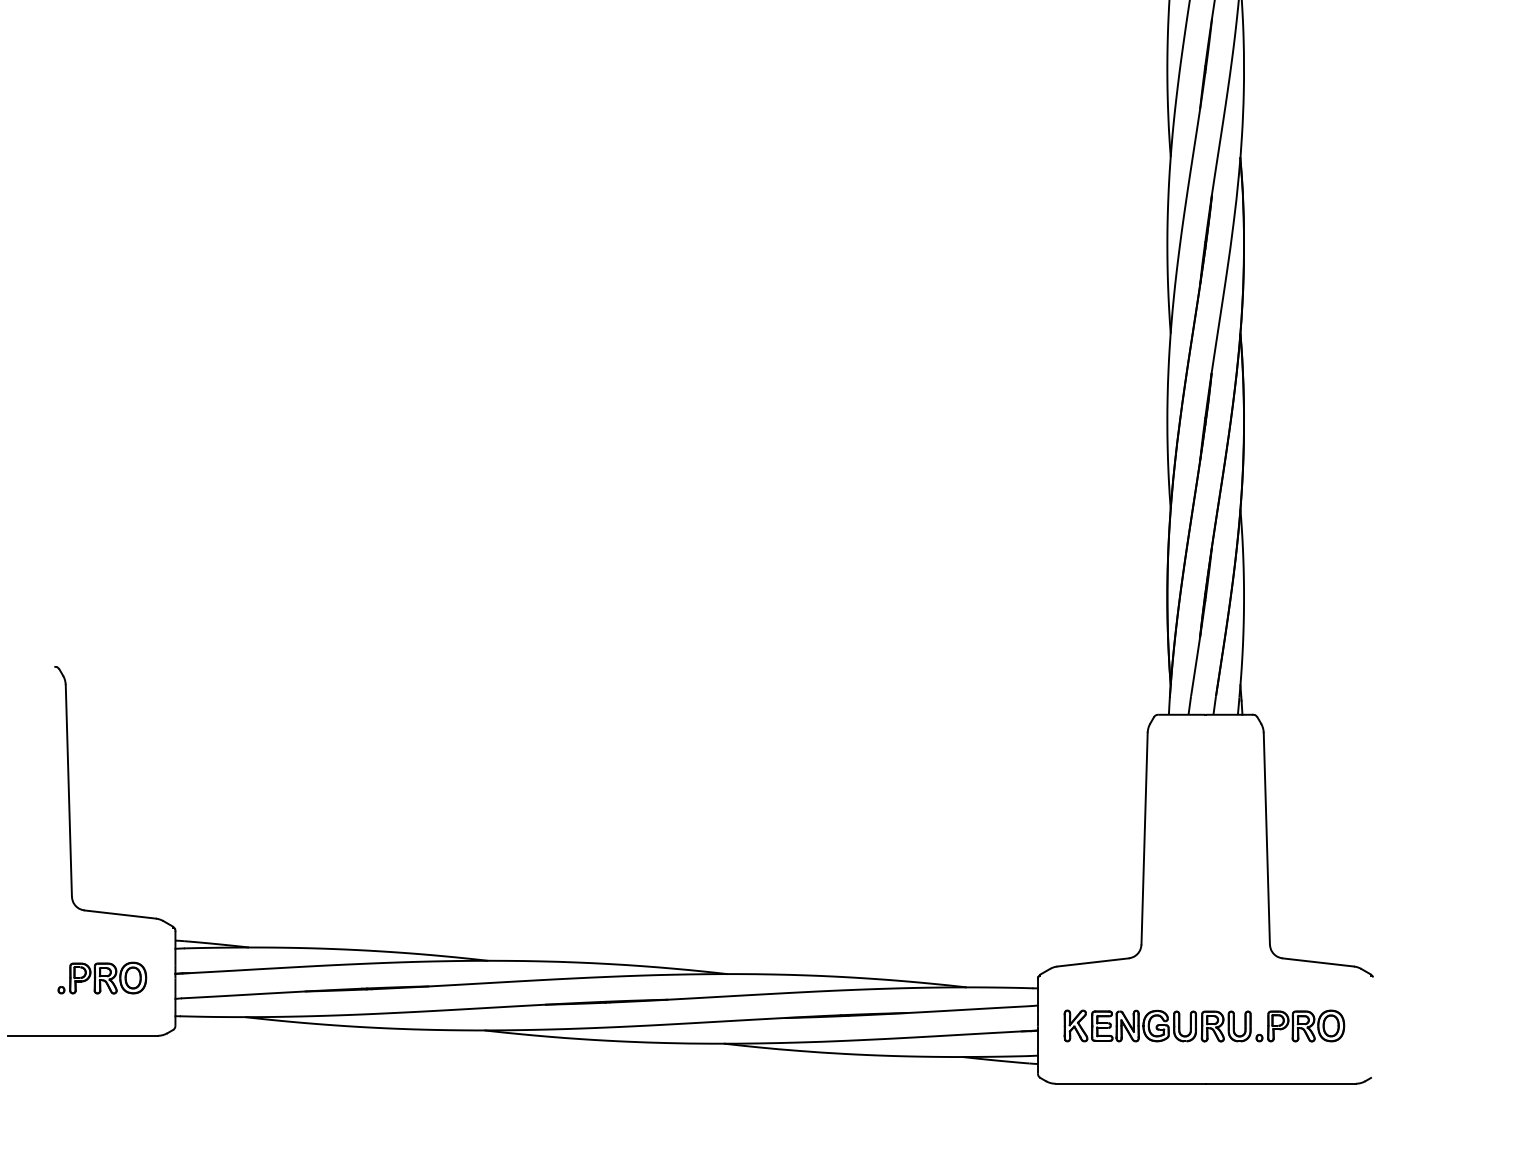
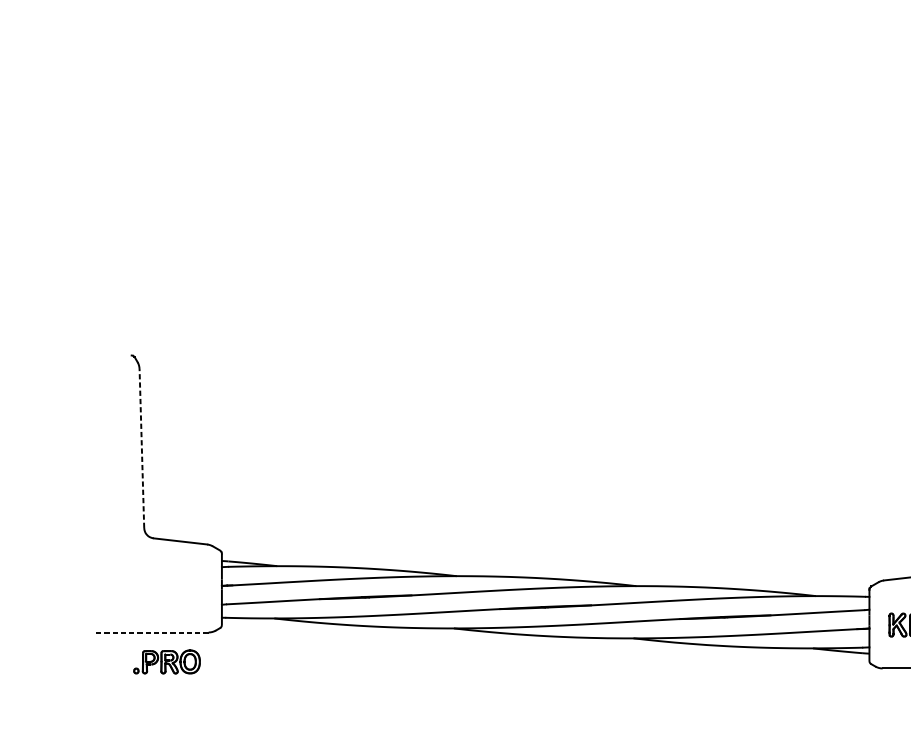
line: (68, 790) -> (141, 448), solid -> dashed
part: (102, 977) -> (167, 661), moved
line: (82, 1035) -> (152, 632), solid -> dashed

